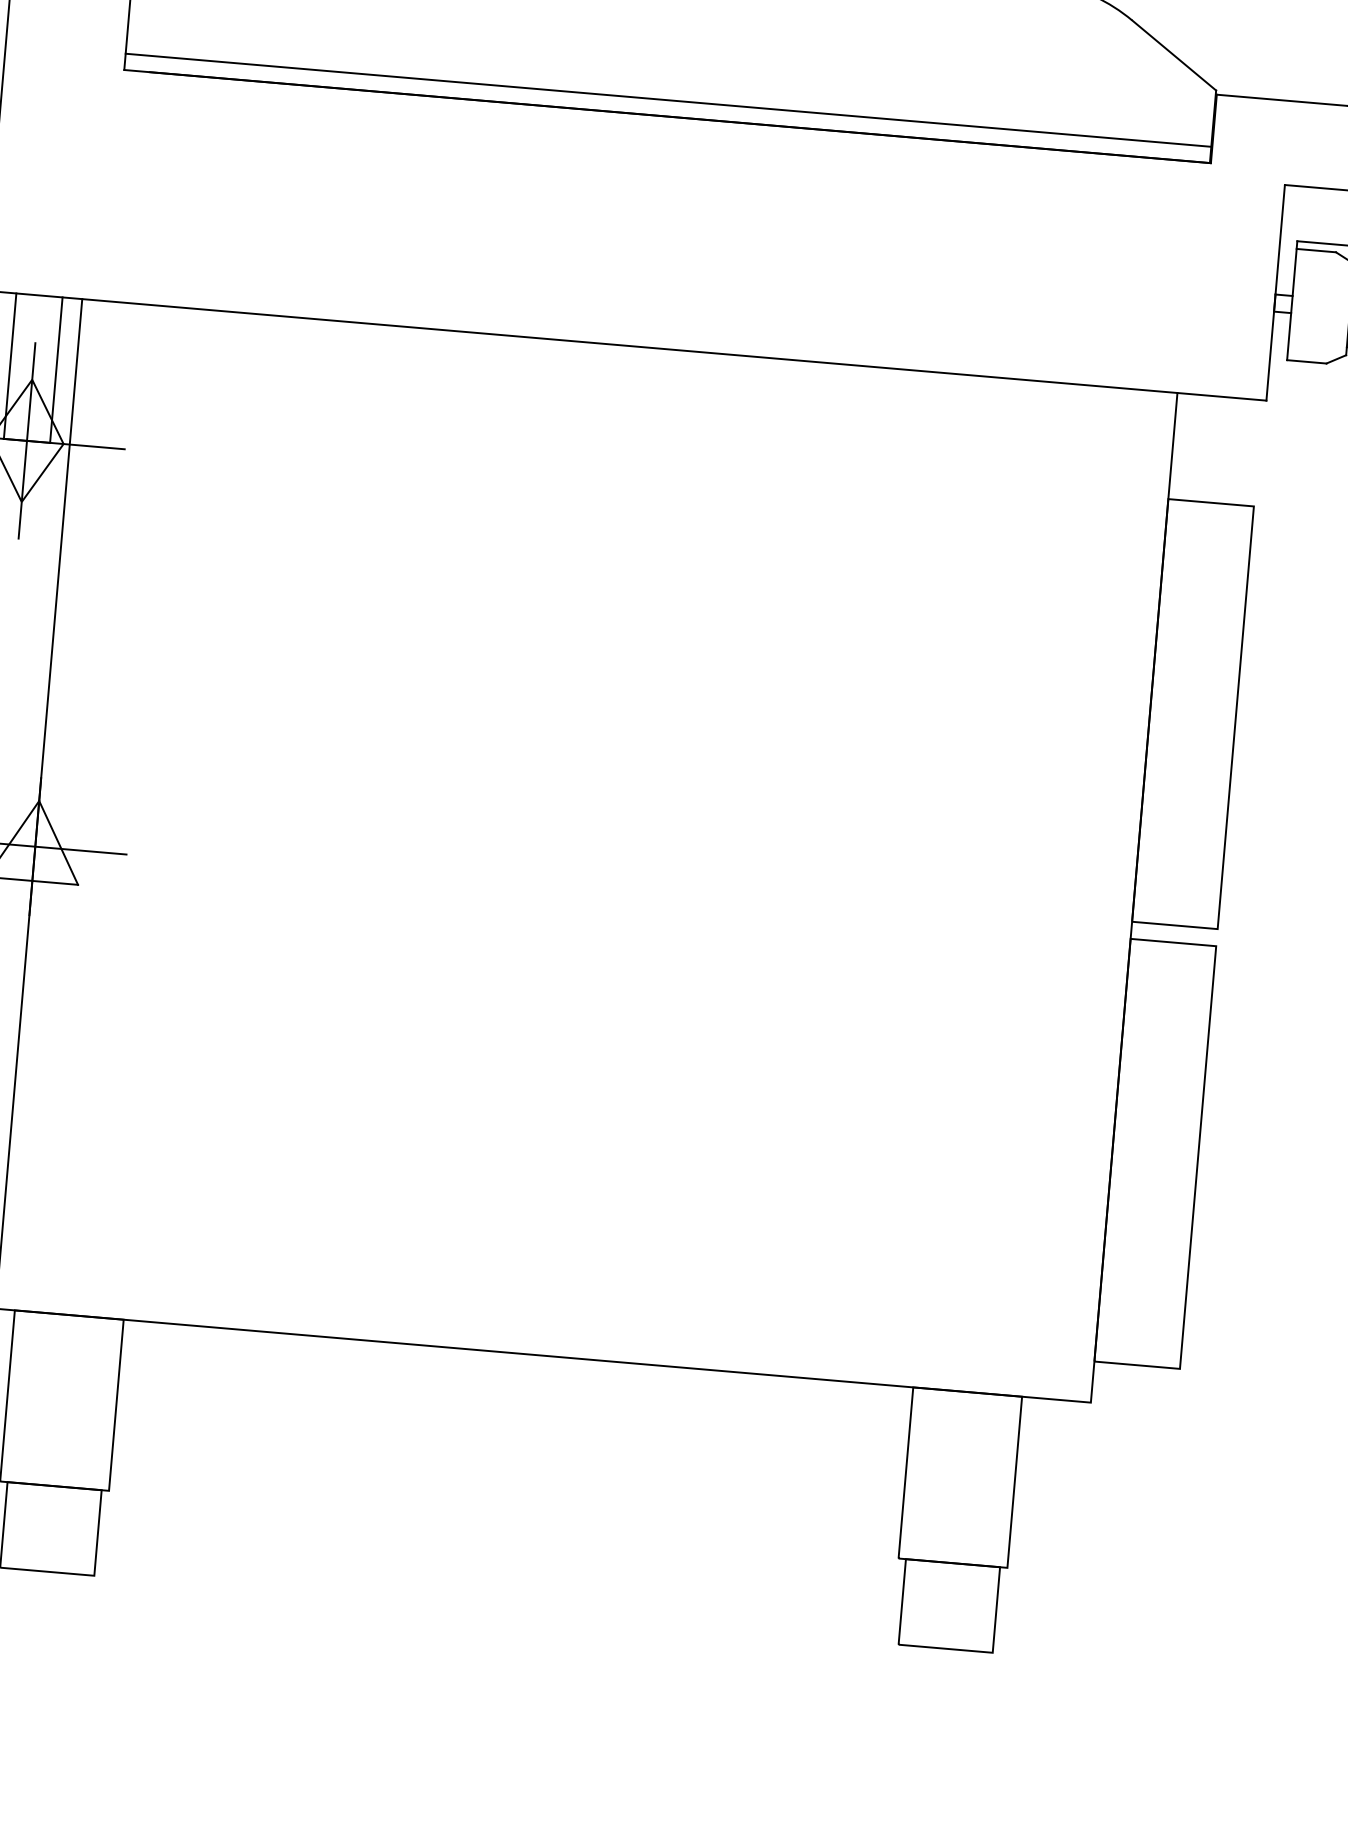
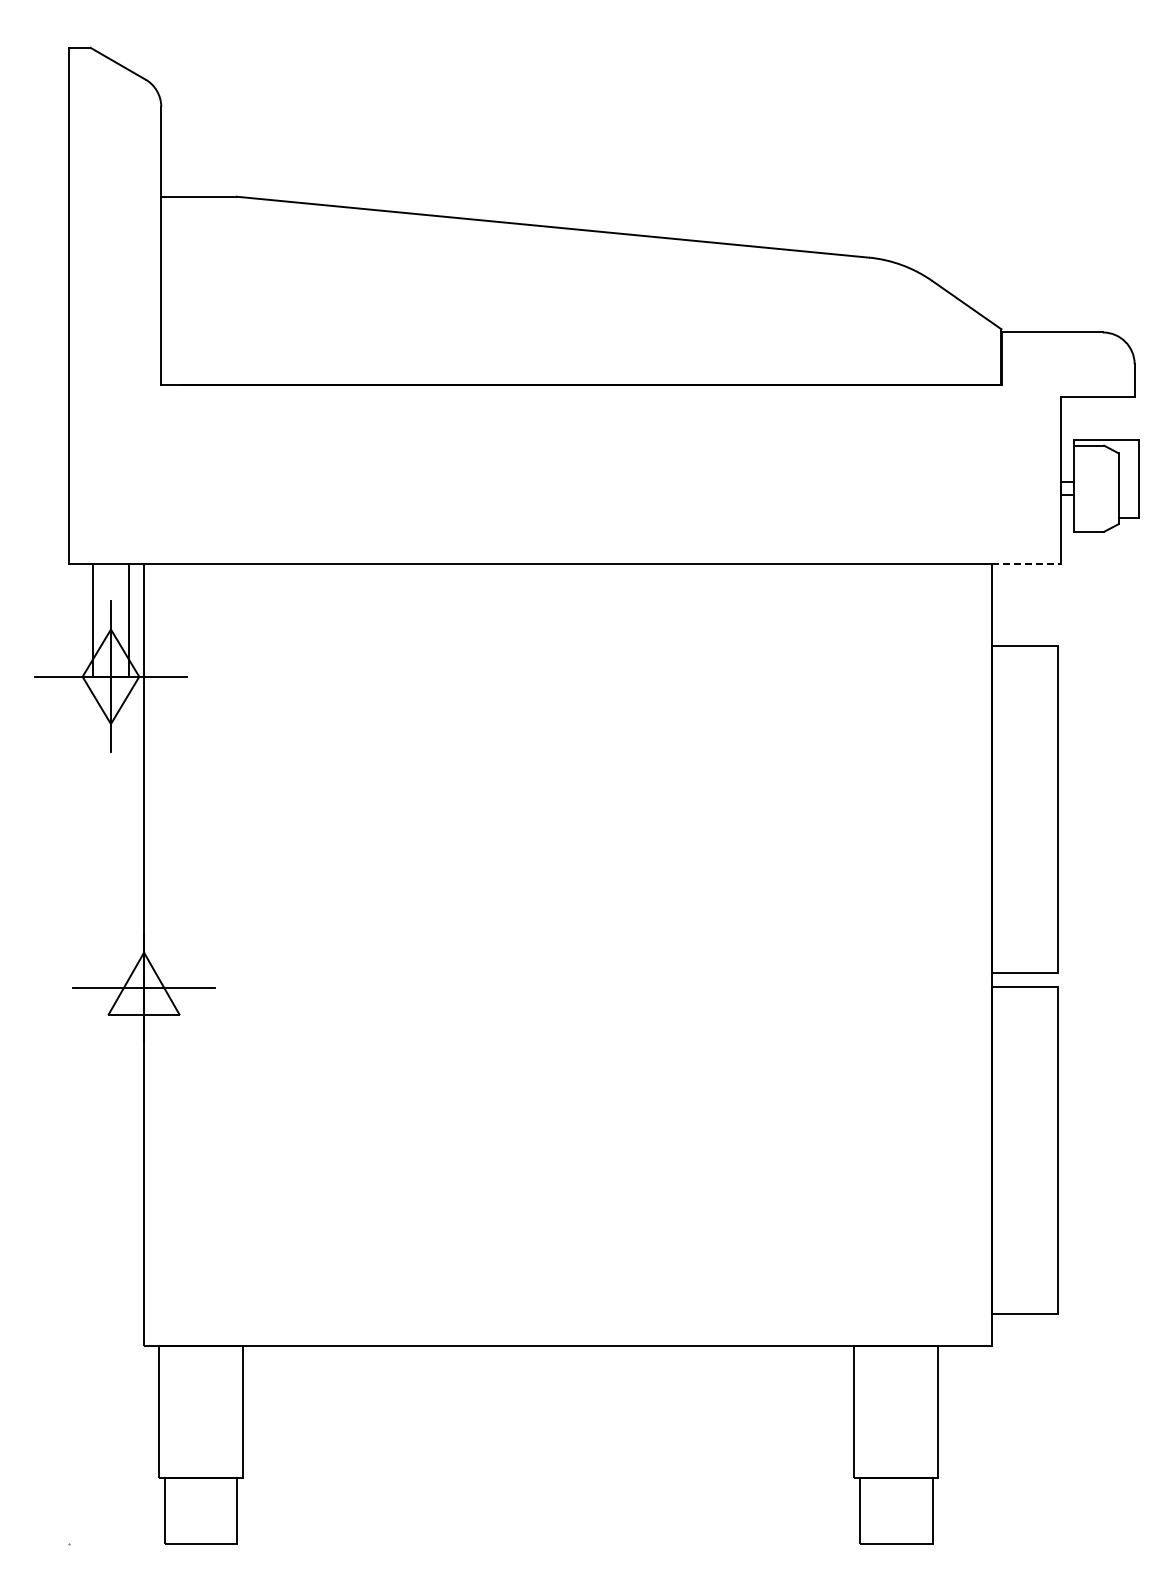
line: (668, 99) -> (581, 372), removed
line: (1222, 397) -> (1026, 564), solid -> dashed

